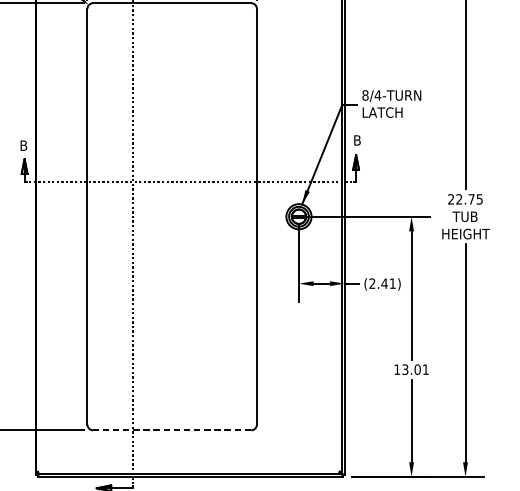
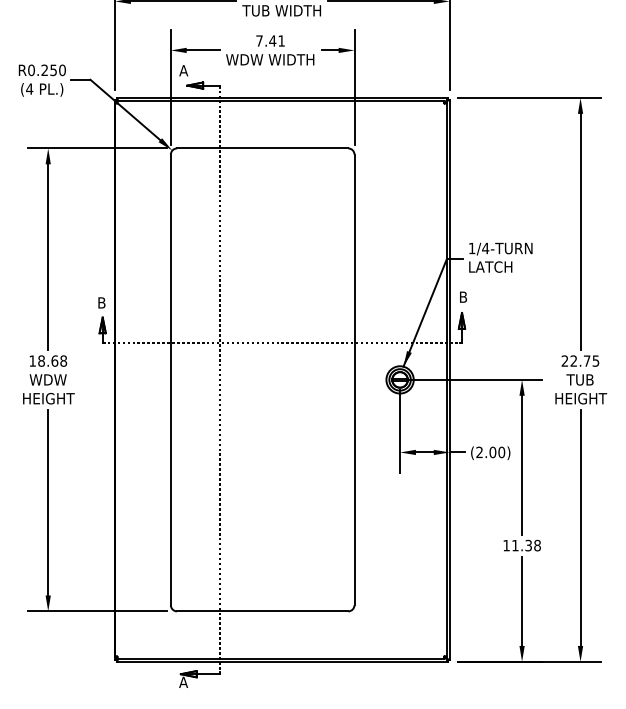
text: (364, 95) -> (471, 248), 8/4-TURN -> 1/4-TURN
text: (388, 283) -> (497, 452), (2.41) -> (2.00)
text: (415, 369) -> (526, 545), 13.01 -> 11.38
line: (172, 430) -> (262, 611), dashed -> solid

